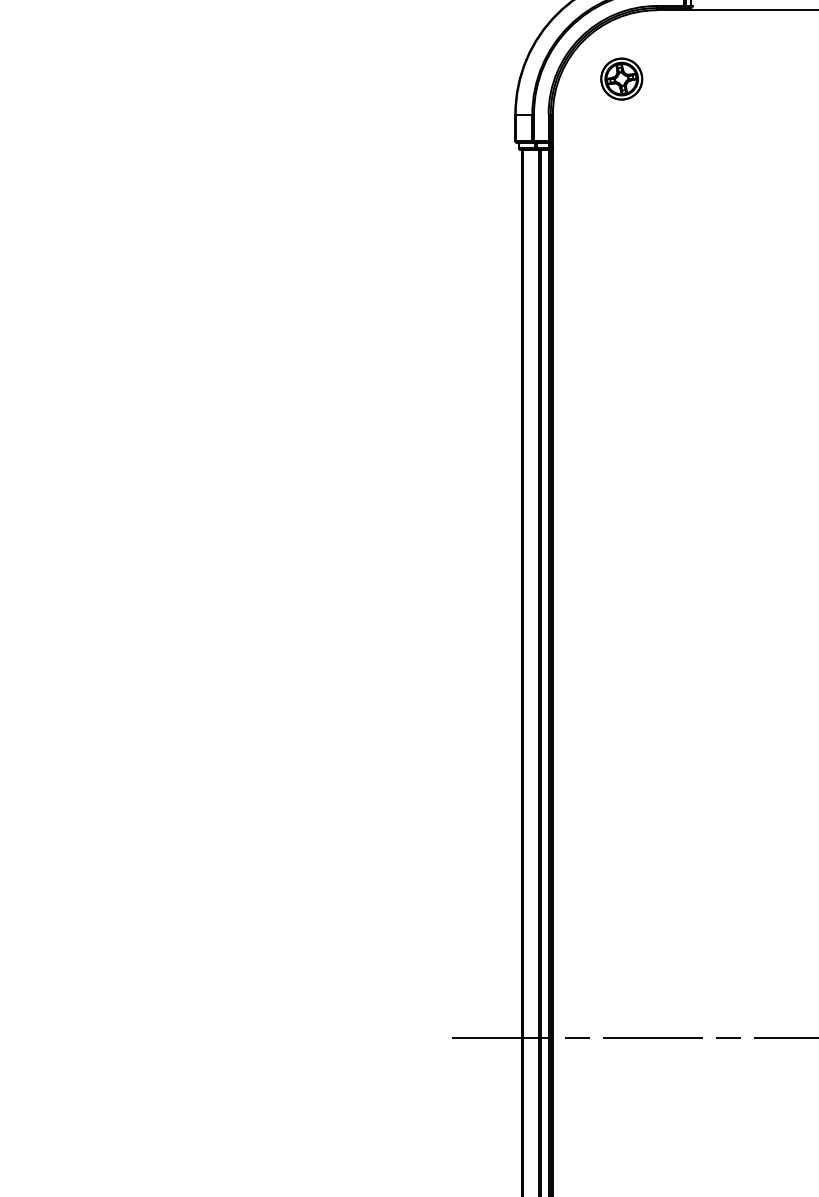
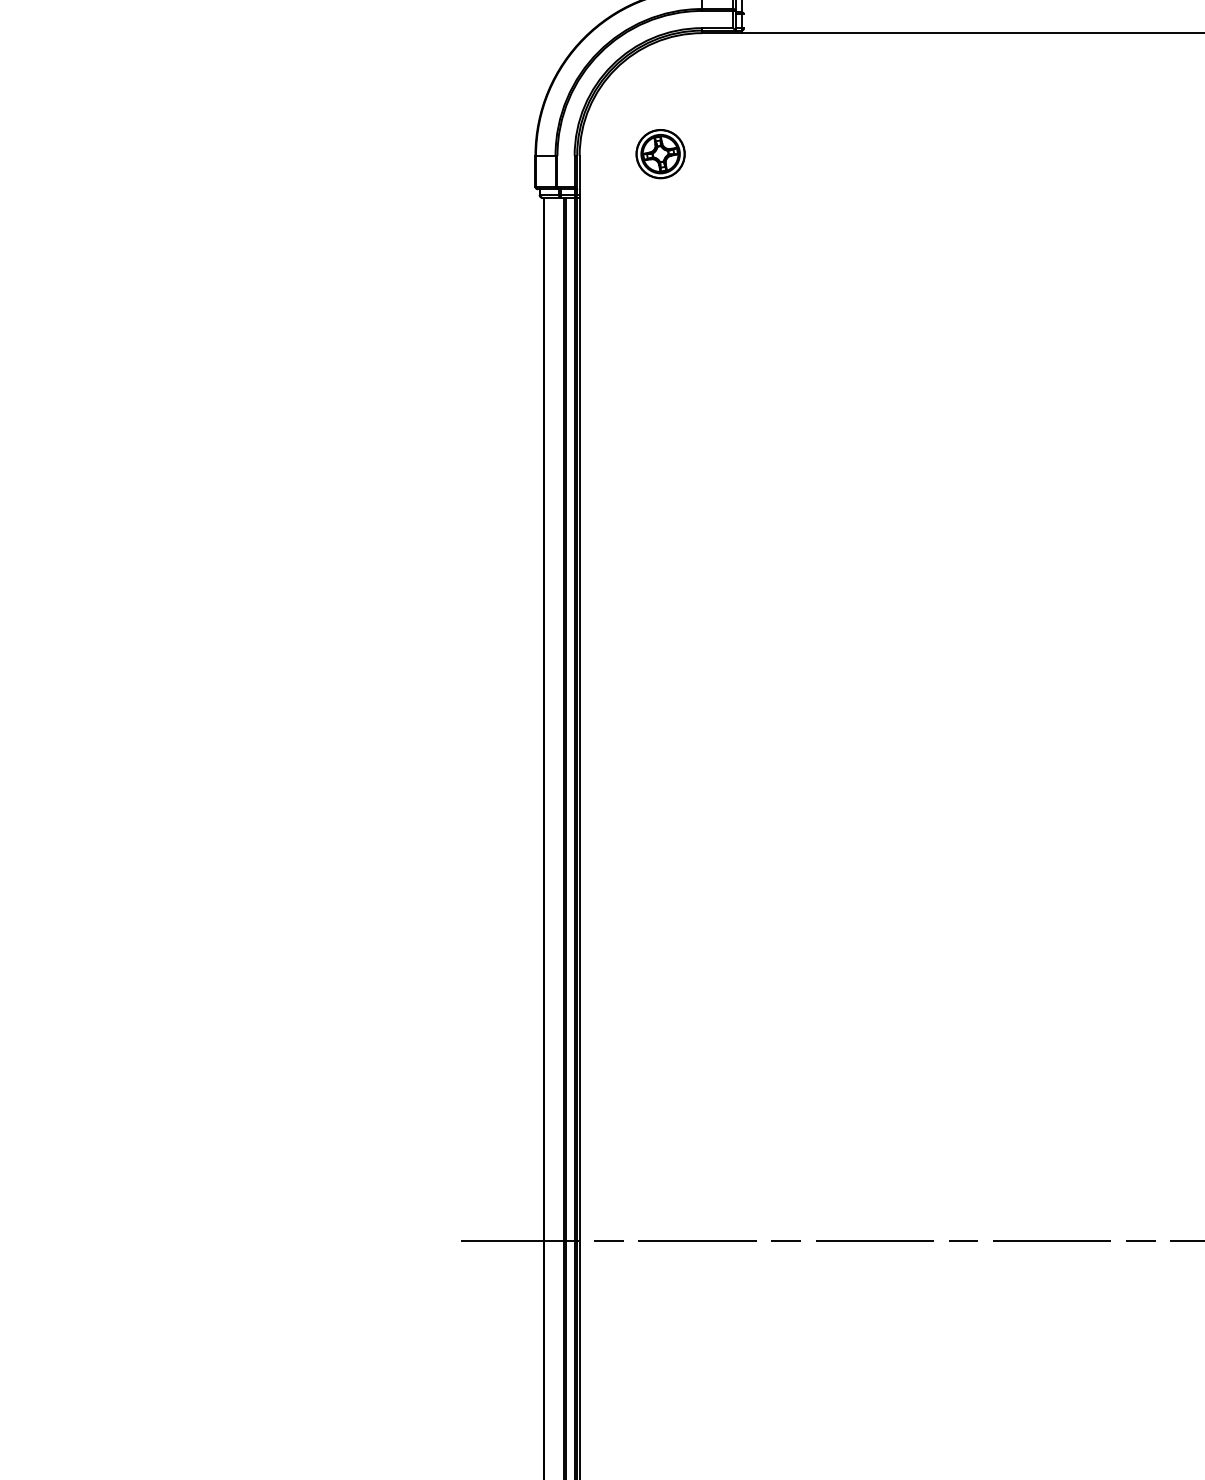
part: (621, 79) -> (660, 154), moved

